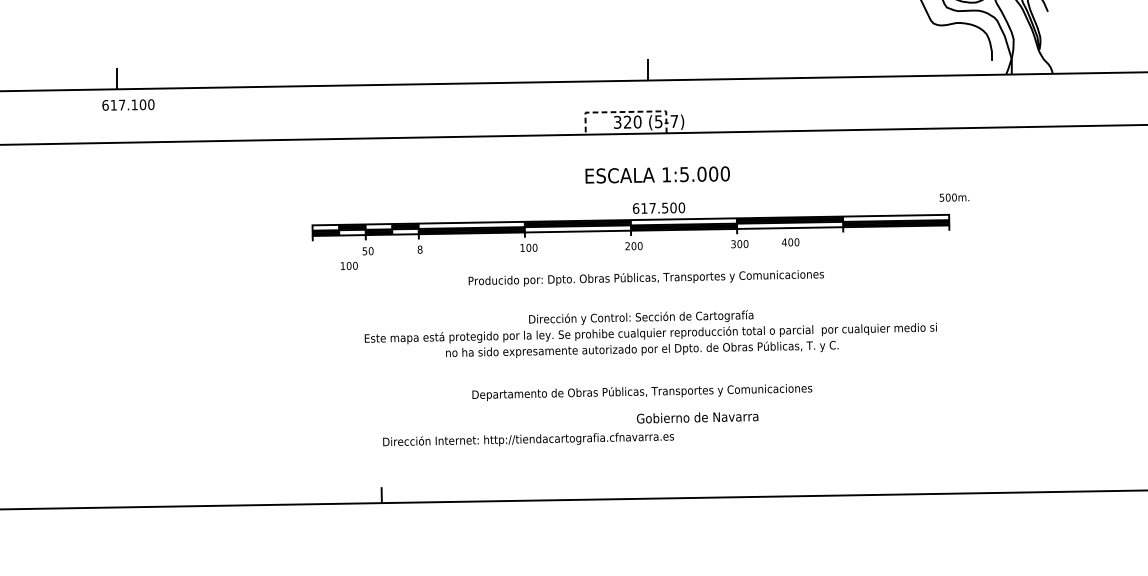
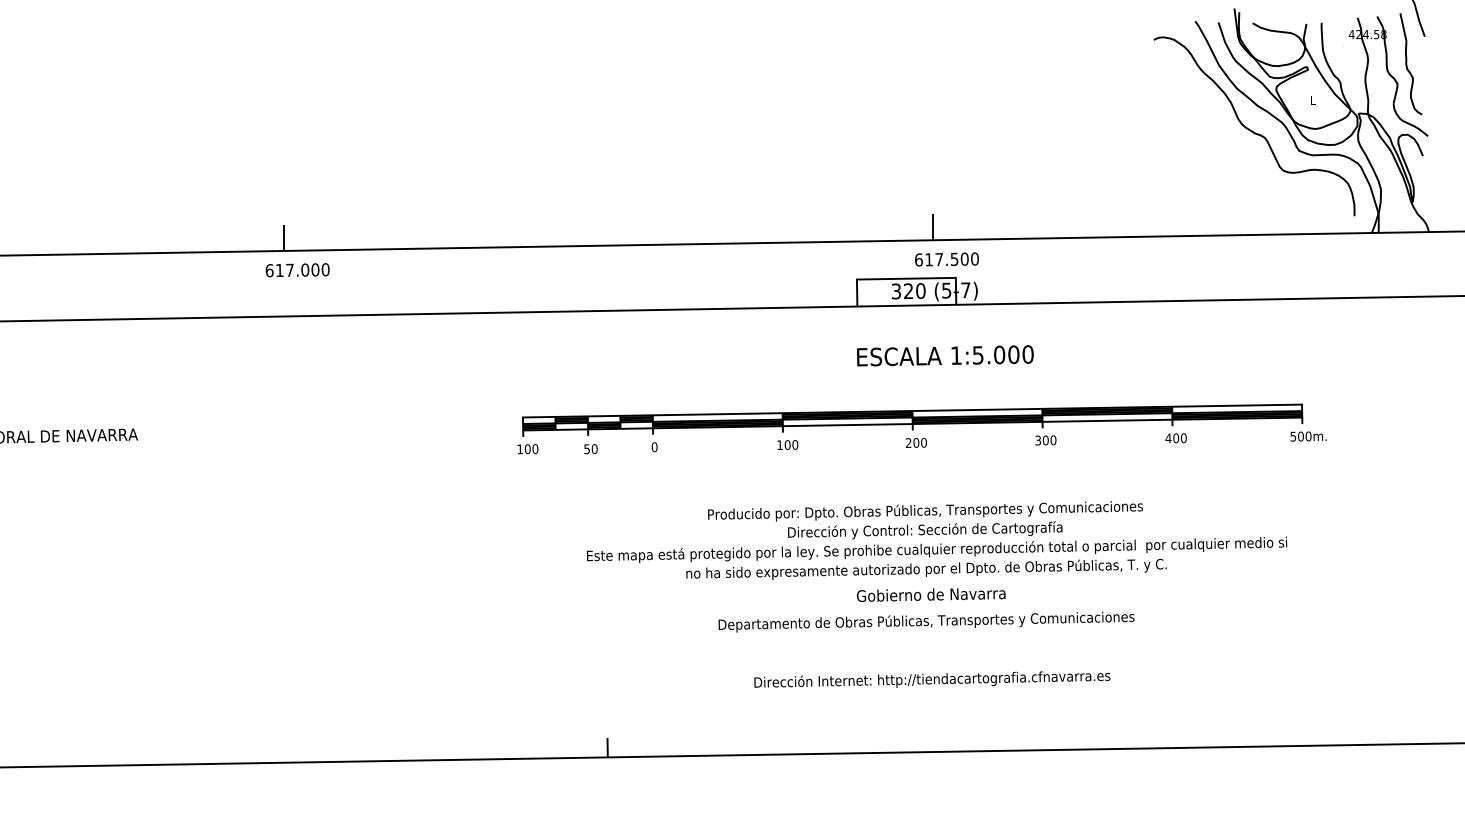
text: (134, 104) -> (305, 269), 617.100 -> 617.000
line: (625, 111) -> (905, 278), dashed -> solid
text: (954, 197) -> (1308, 436), moved
text: (658, 208) -> (946, 259), moved
text: (790, 242) -> (1175, 438), moved
text: (420, 249) -> (654, 446), 8 -> 0
text: (348, 266) -> (527, 449), moved
text: (646, 278) -> (925, 511), moved
text: (697, 417) -> (931, 594), moved
text: (528, 439) -> (932, 679), moved

